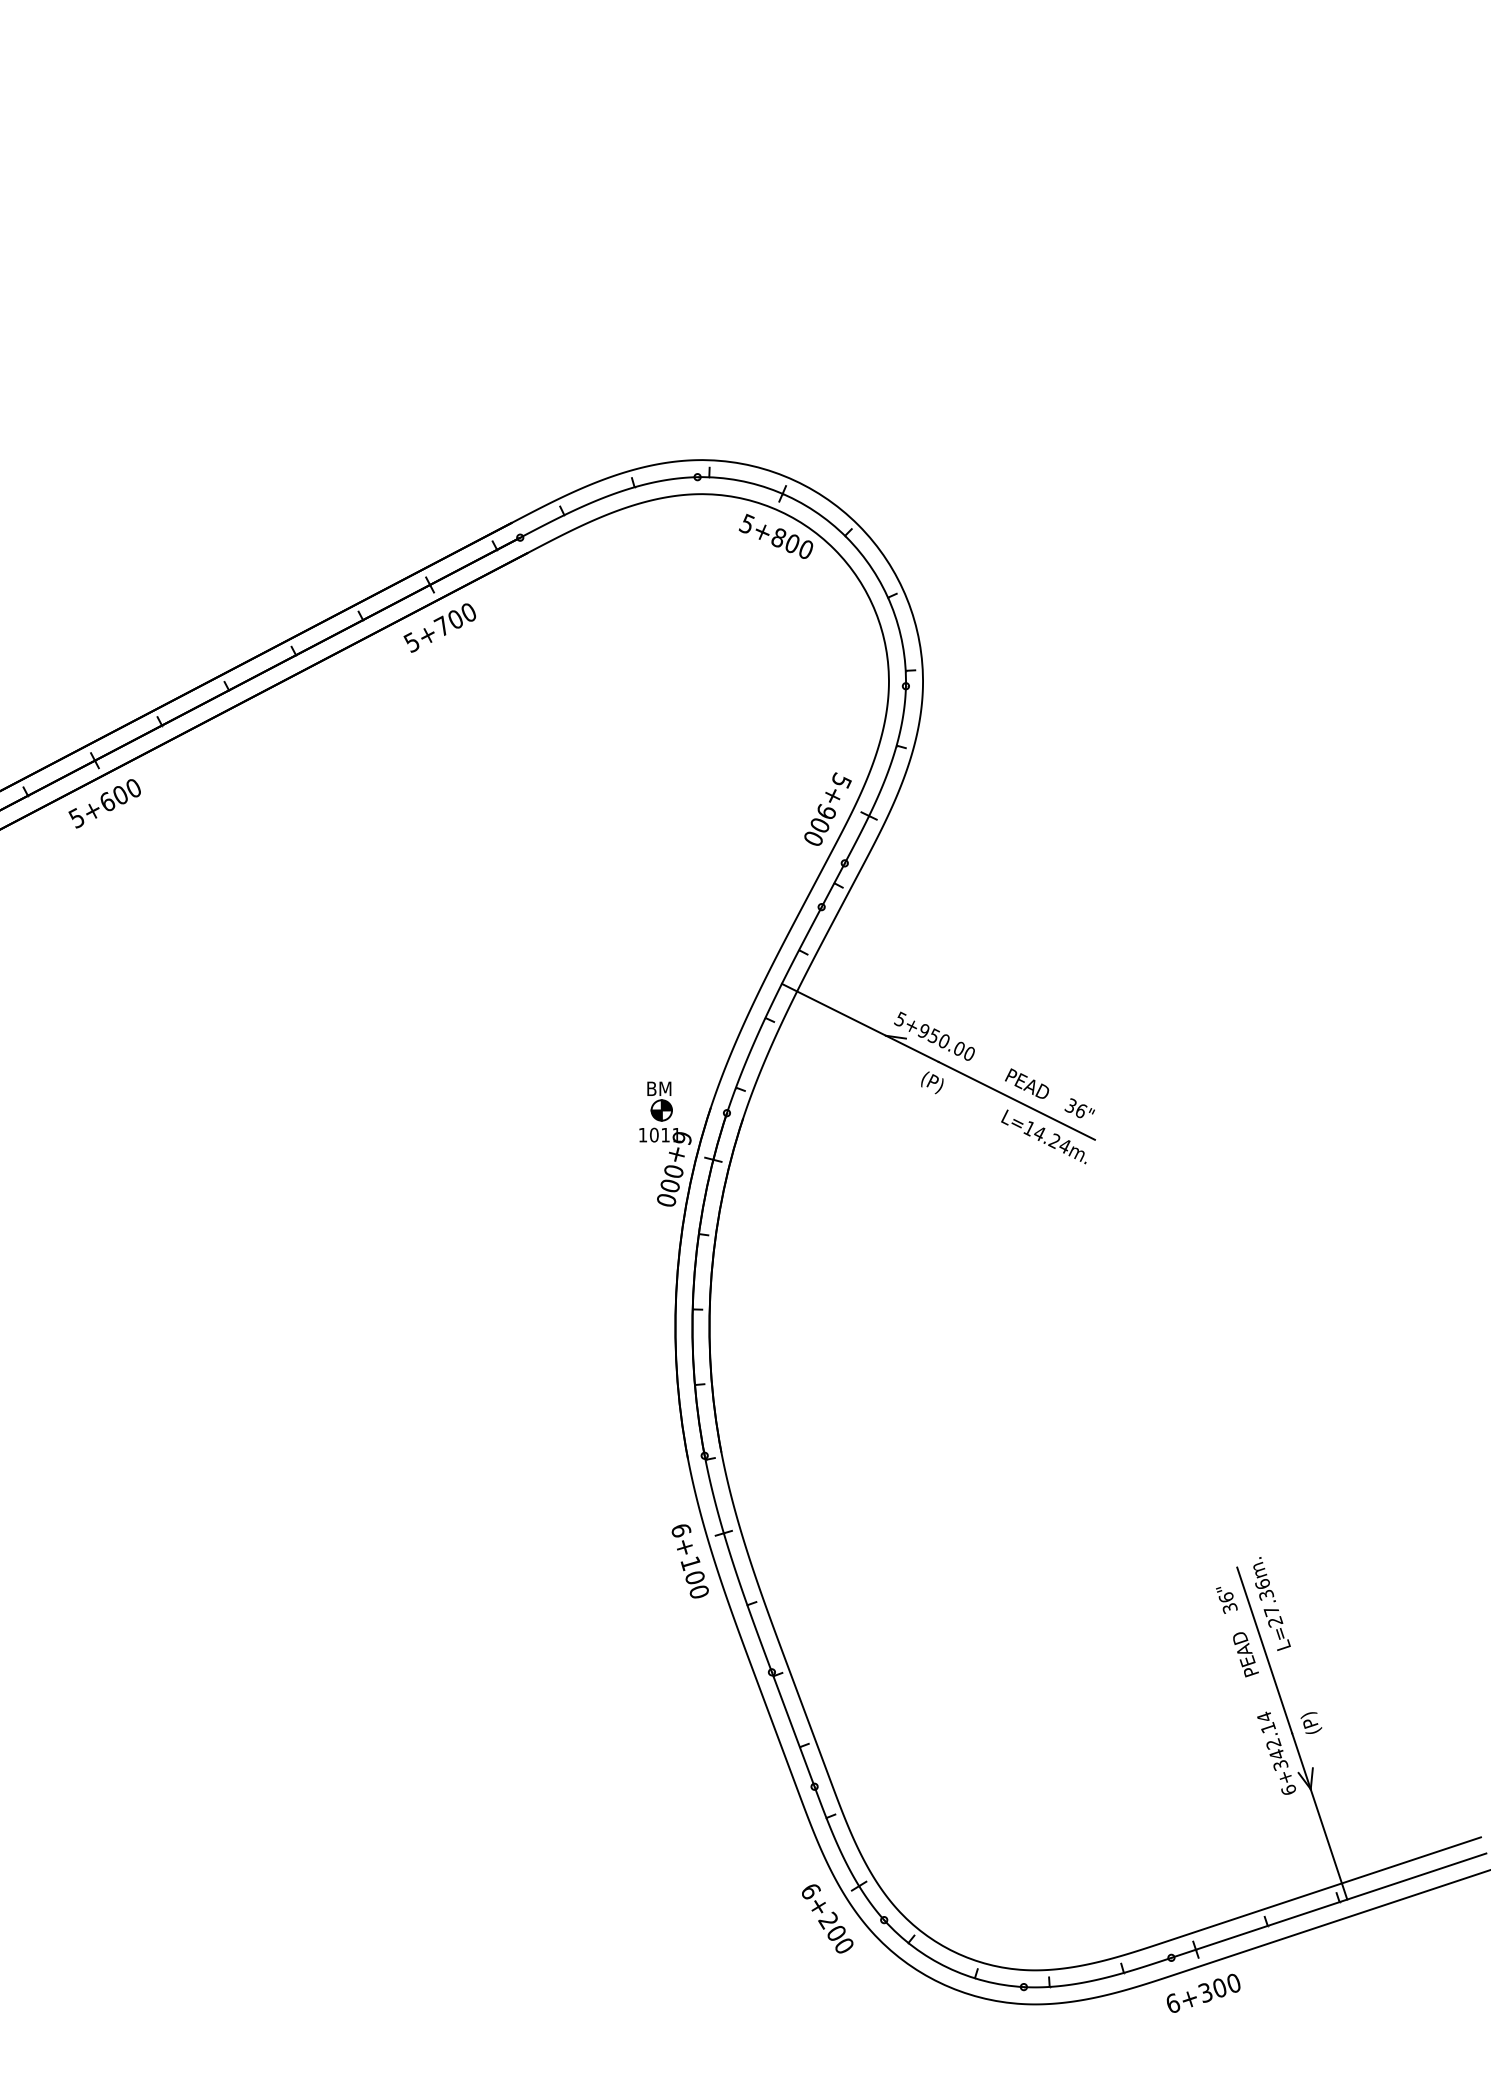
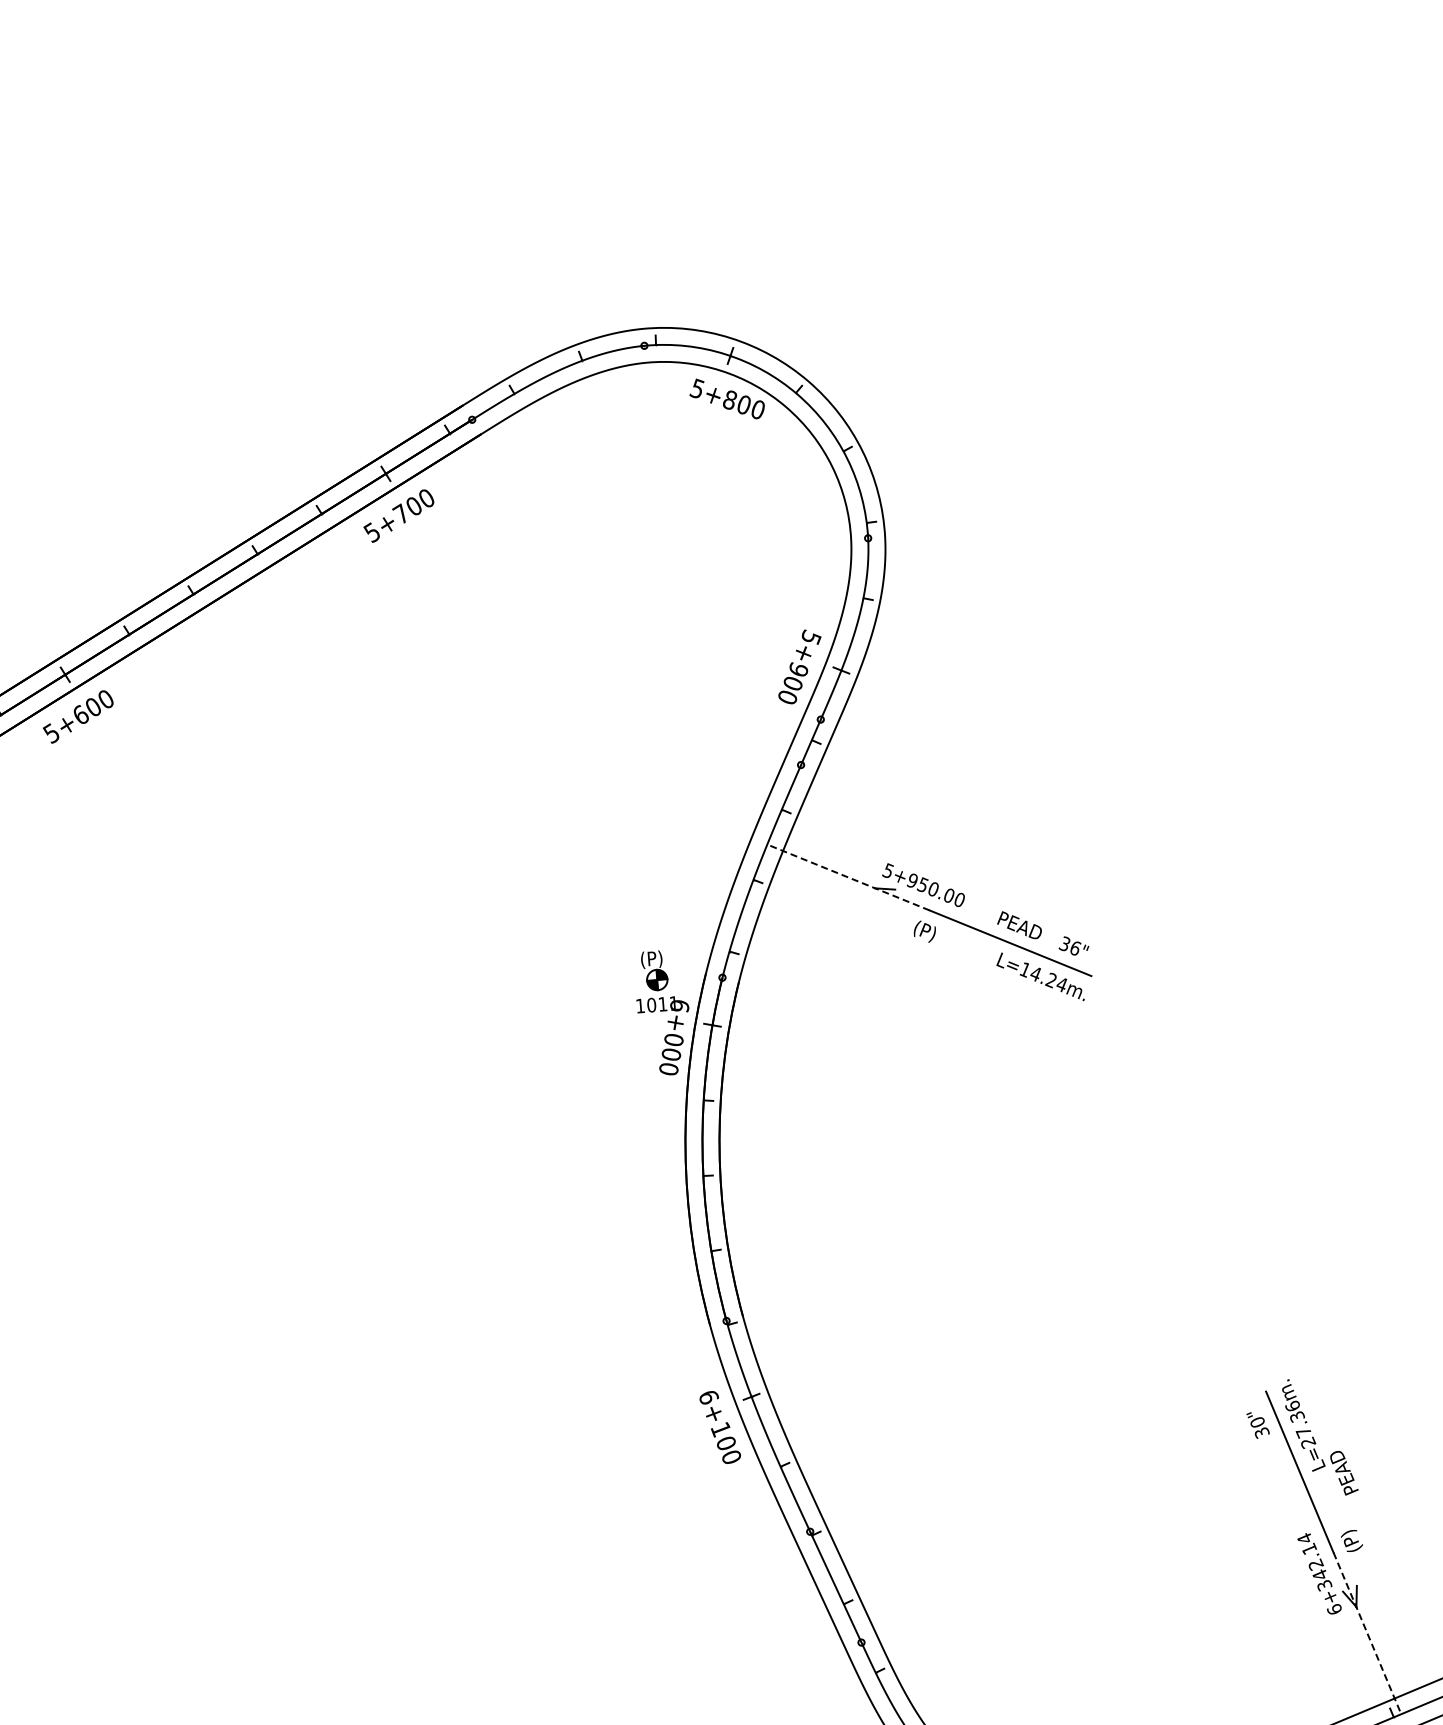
line: (860, 1022) -> (848, 877), solid -> dashed
text: (659, 1089) -> (653, 959), BM -> (P)
text: (1225, 1597) -> (1256, 1422), 36" -> 30"
text: (1245, 1654) -> (1343, 1472), moved
line: (1319, 1816) -> (1367, 1633), solid -> dashed

